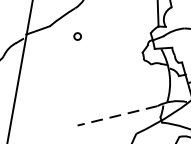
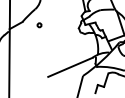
line: (115, 115) -> (69, 67), dashed -> solid

